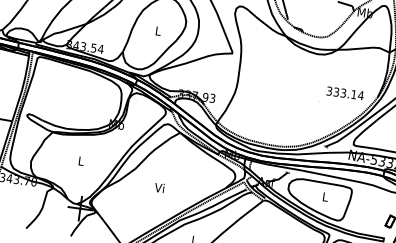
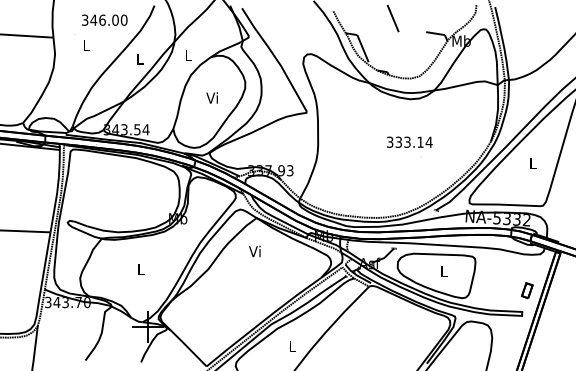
text: (157, 30) -> (211, 97), L -> Vi
text: (345, 92) -> (409, 141), moved
text: (159, 187) -> (254, 251), moved

